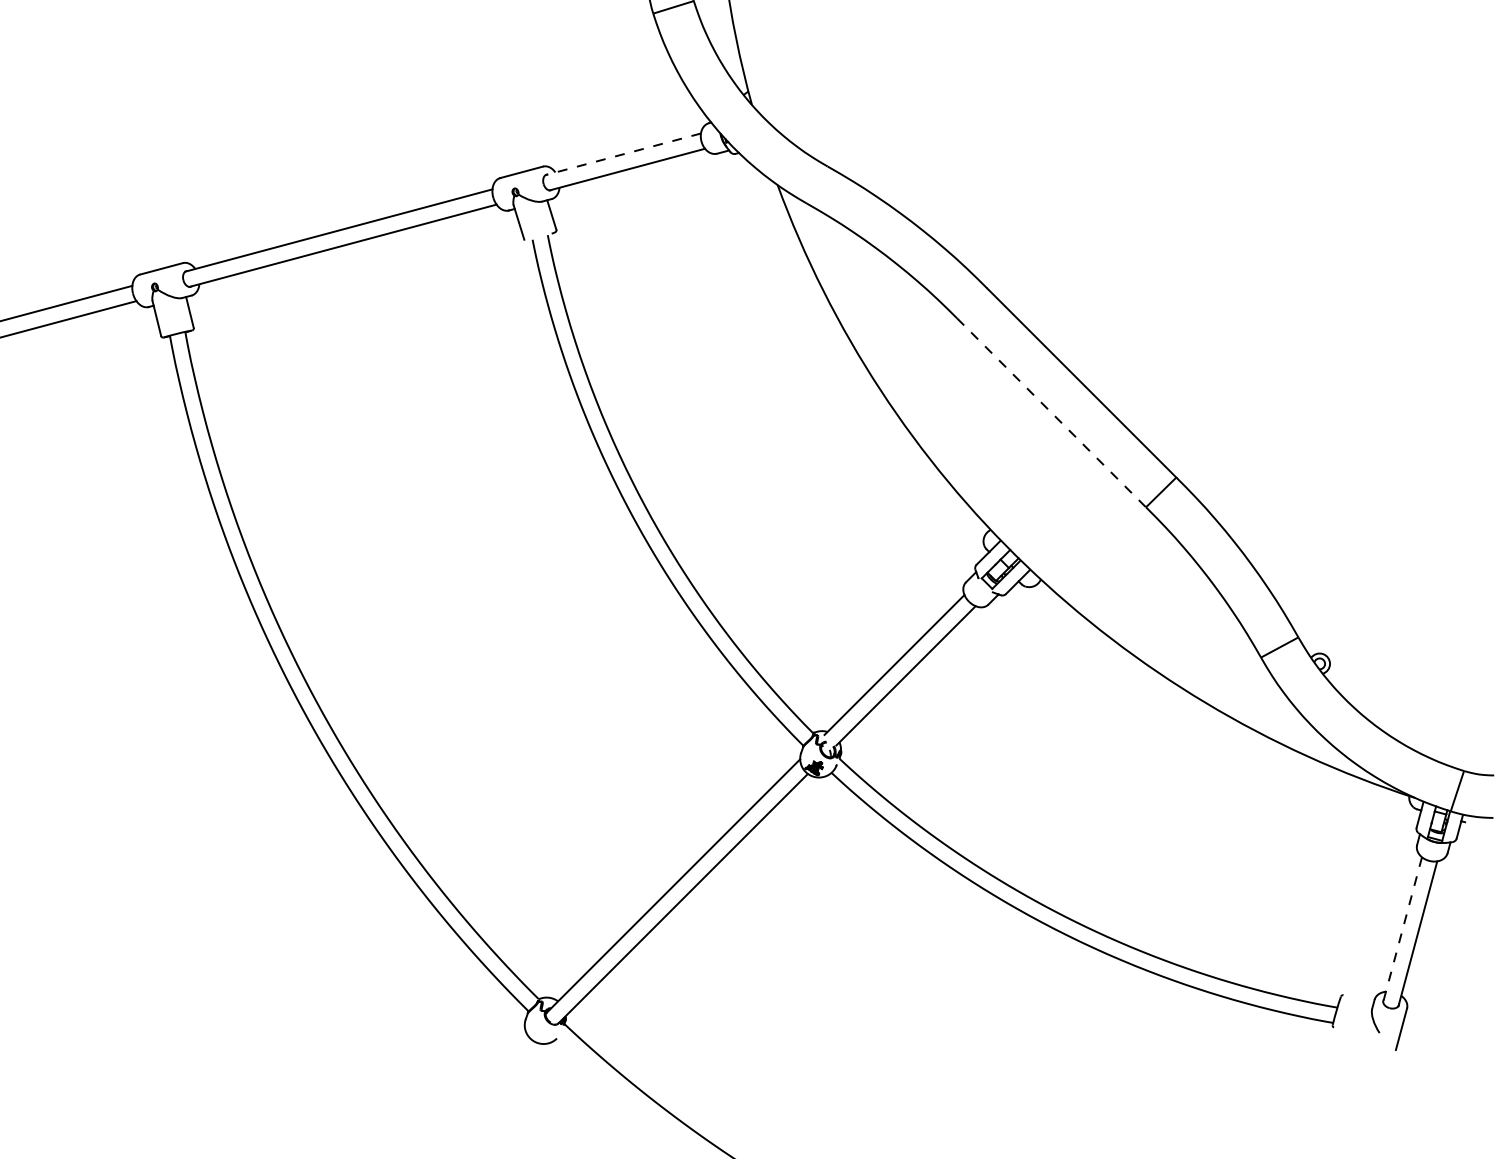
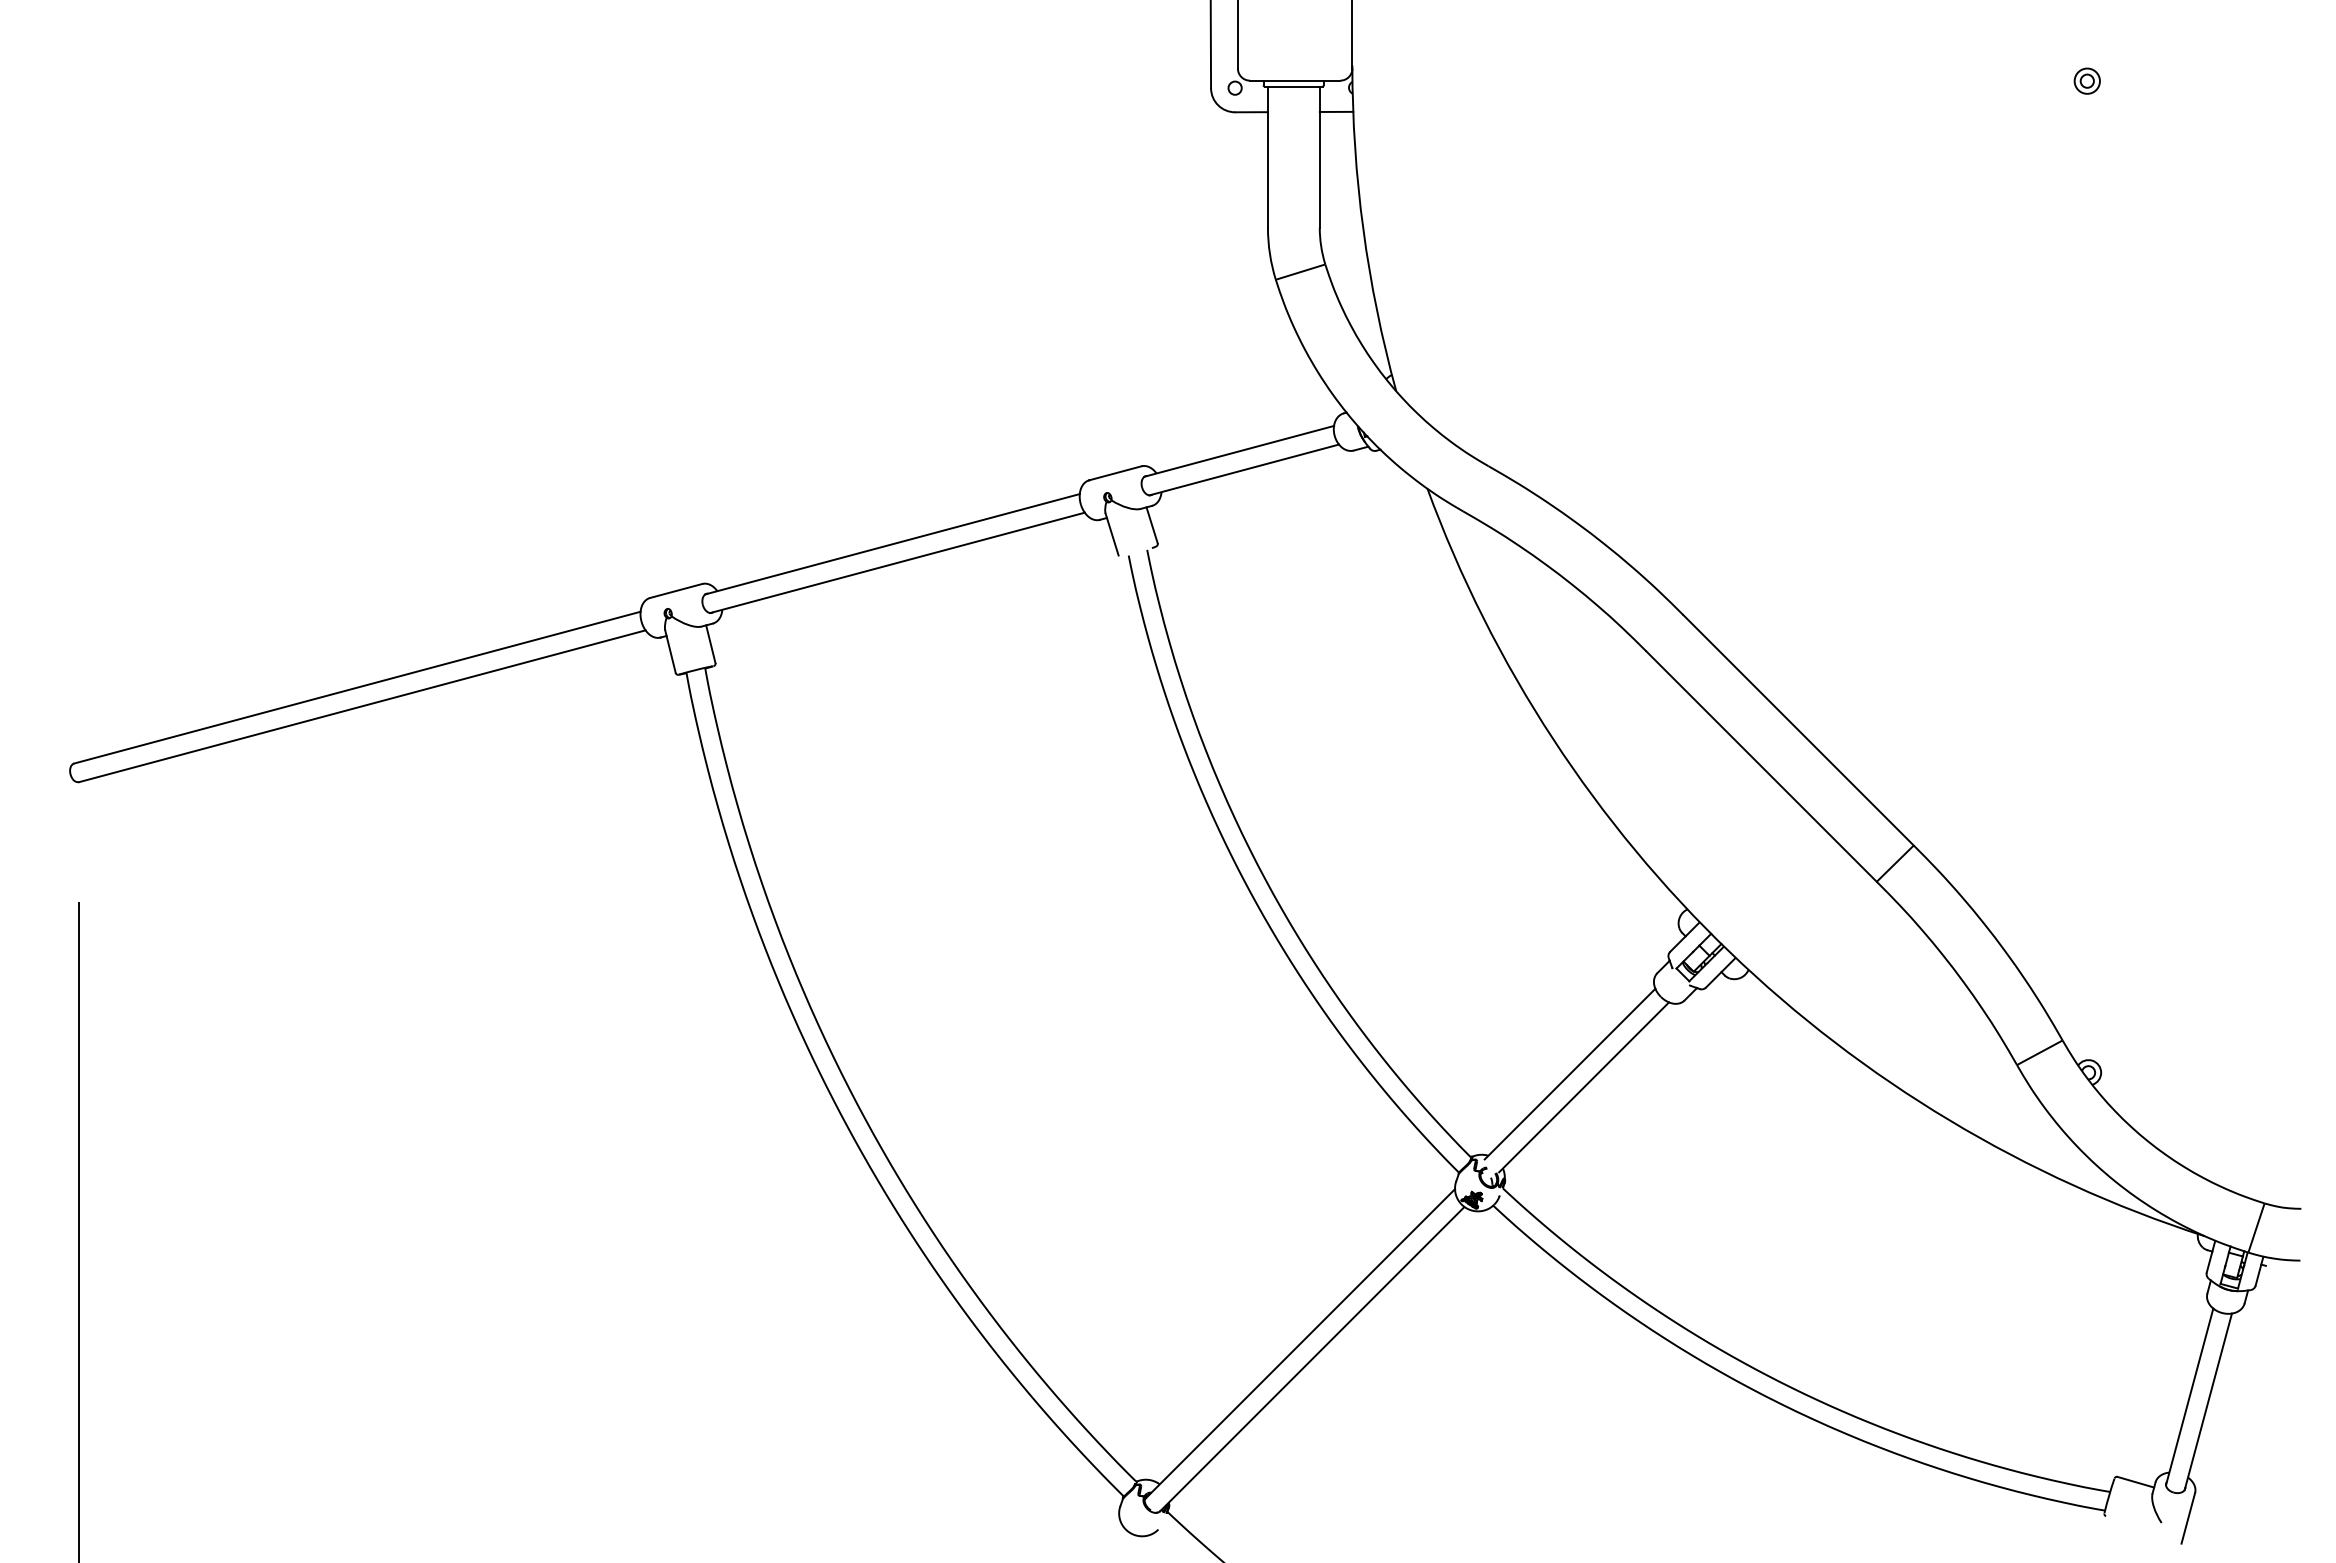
line: (622, 154) -> (1238, 451), dashed -> solid
line: (1051, 412) -> (1761, 766), dashed -> solid
line: (1402, 930) -> (2189, 1397), dashed -> solid
line: (1358, 999) -> (2135, 1481), added

